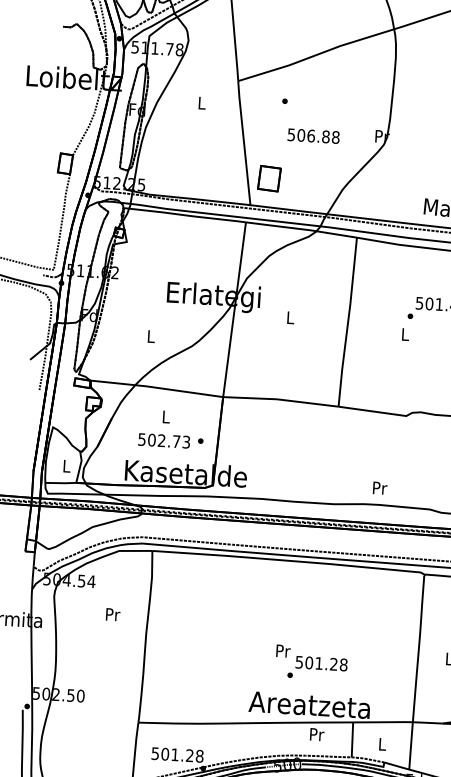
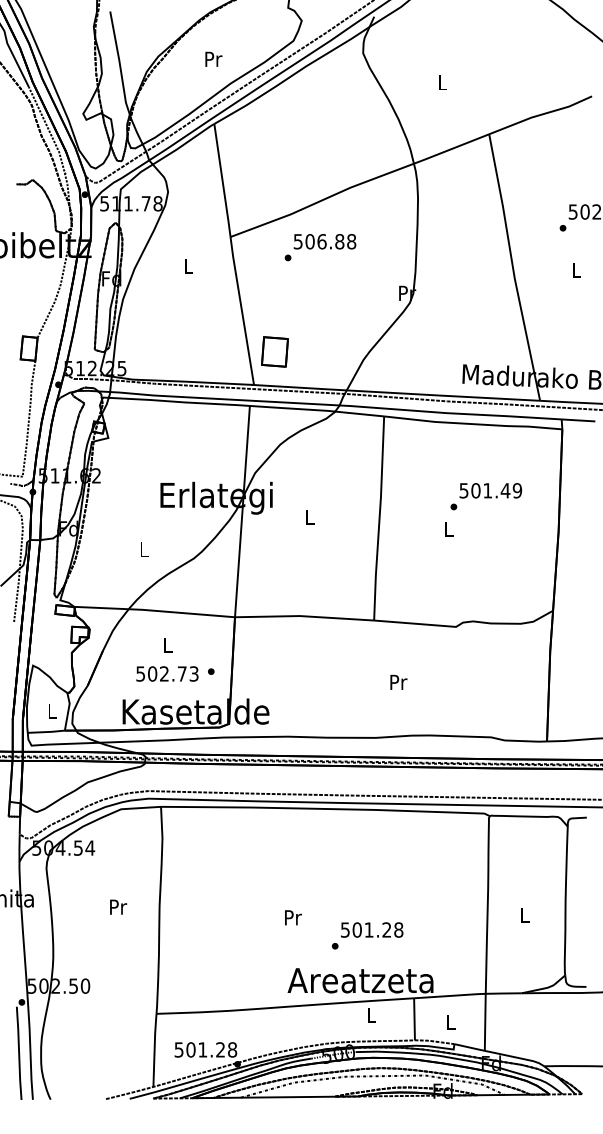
text: (313, 135) -> (324, 241), moved
text: (379, 487) -> (398, 681), moved
text: (113, 614) -> (118, 906), moved
text: (283, 650) -> (293, 917), moved
text: (316, 734) -> (371, 1015), Pr -> L

